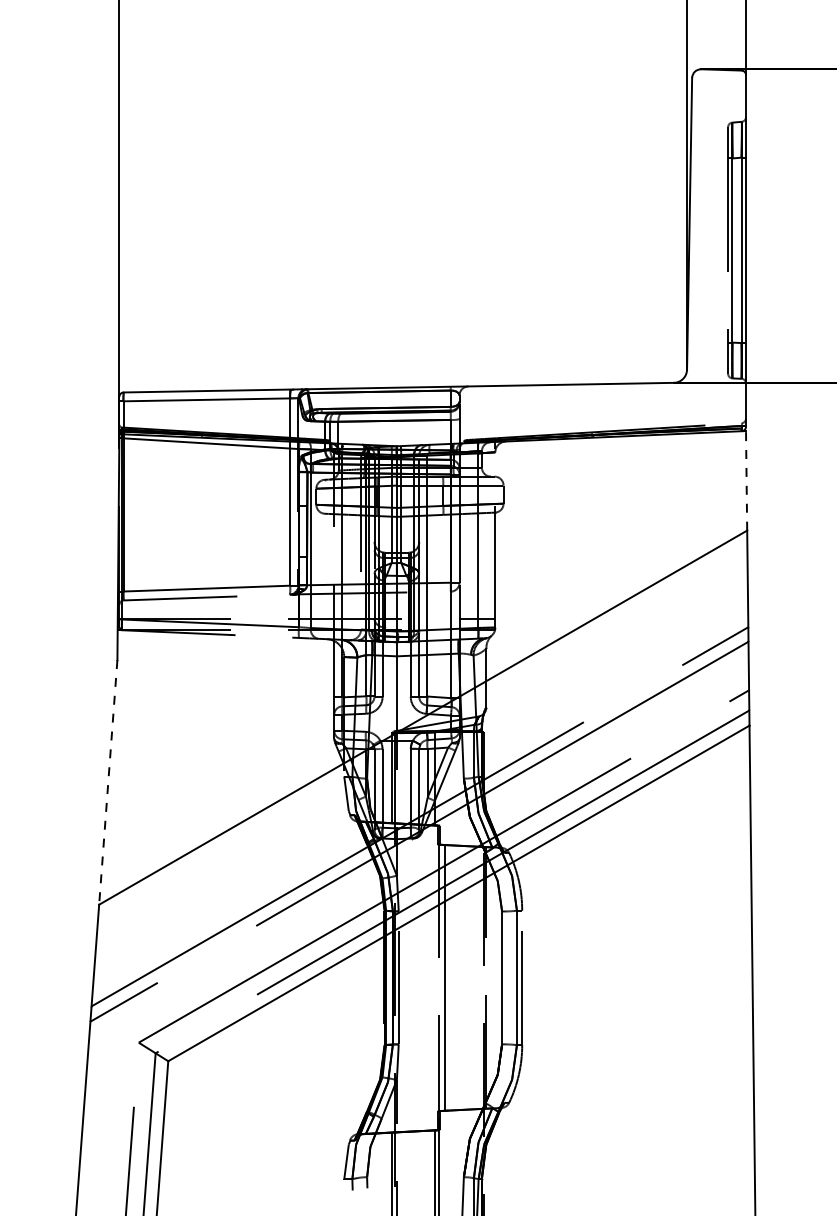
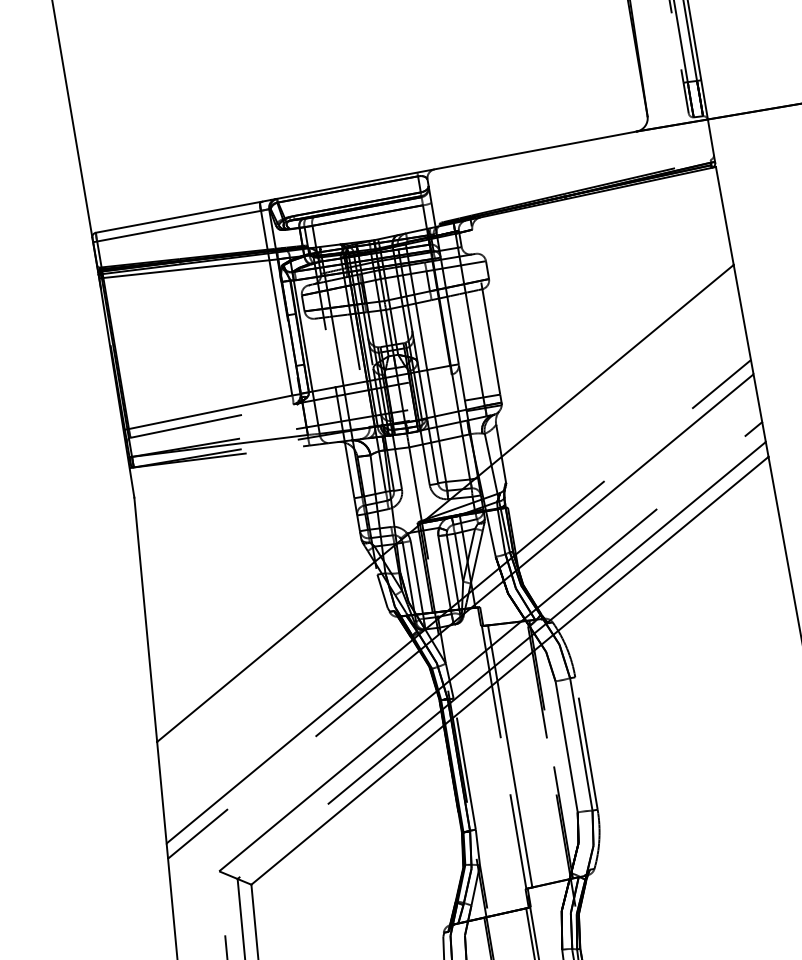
line: (746, 480) -> (724, 215), dashed -> solid
line: (108, 782) -> (145, 619), dashed -> solid

